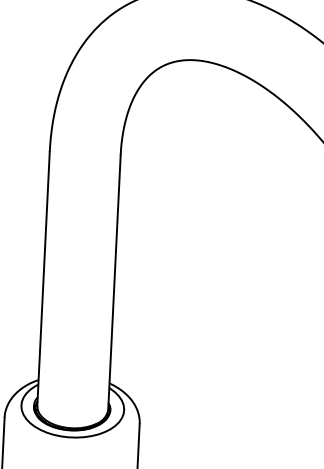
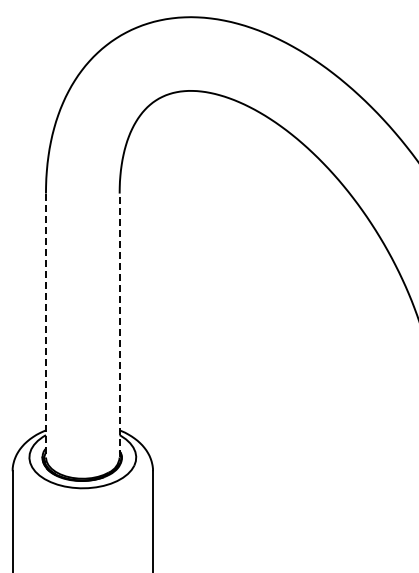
line: (43, 279) -> (45, 325), solid -> dashed
line: (114, 282) -> (119, 325), solid -> dashed

